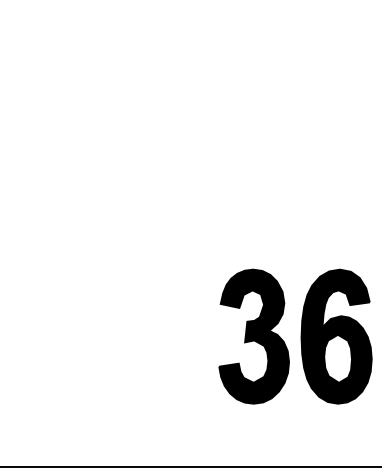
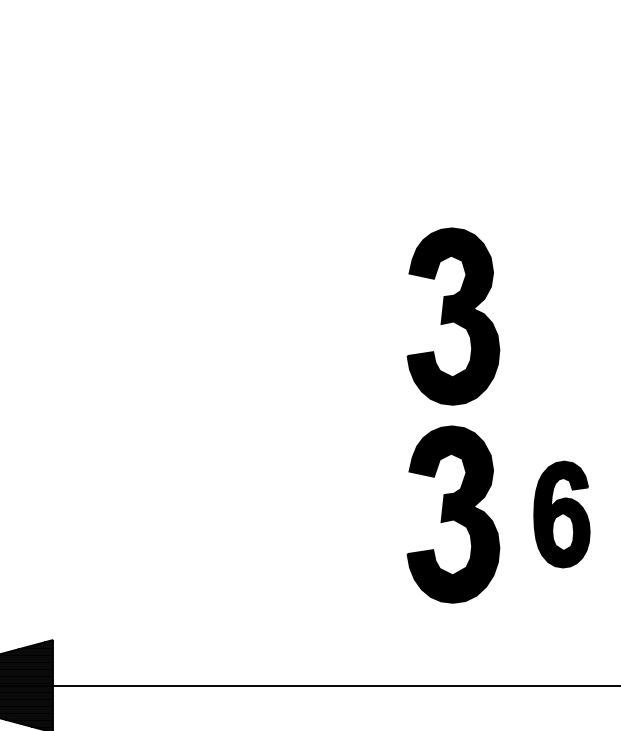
part: (254, 186) -> (453, 316), added
part: (336, 336) -> (561, 514), size x0.6

